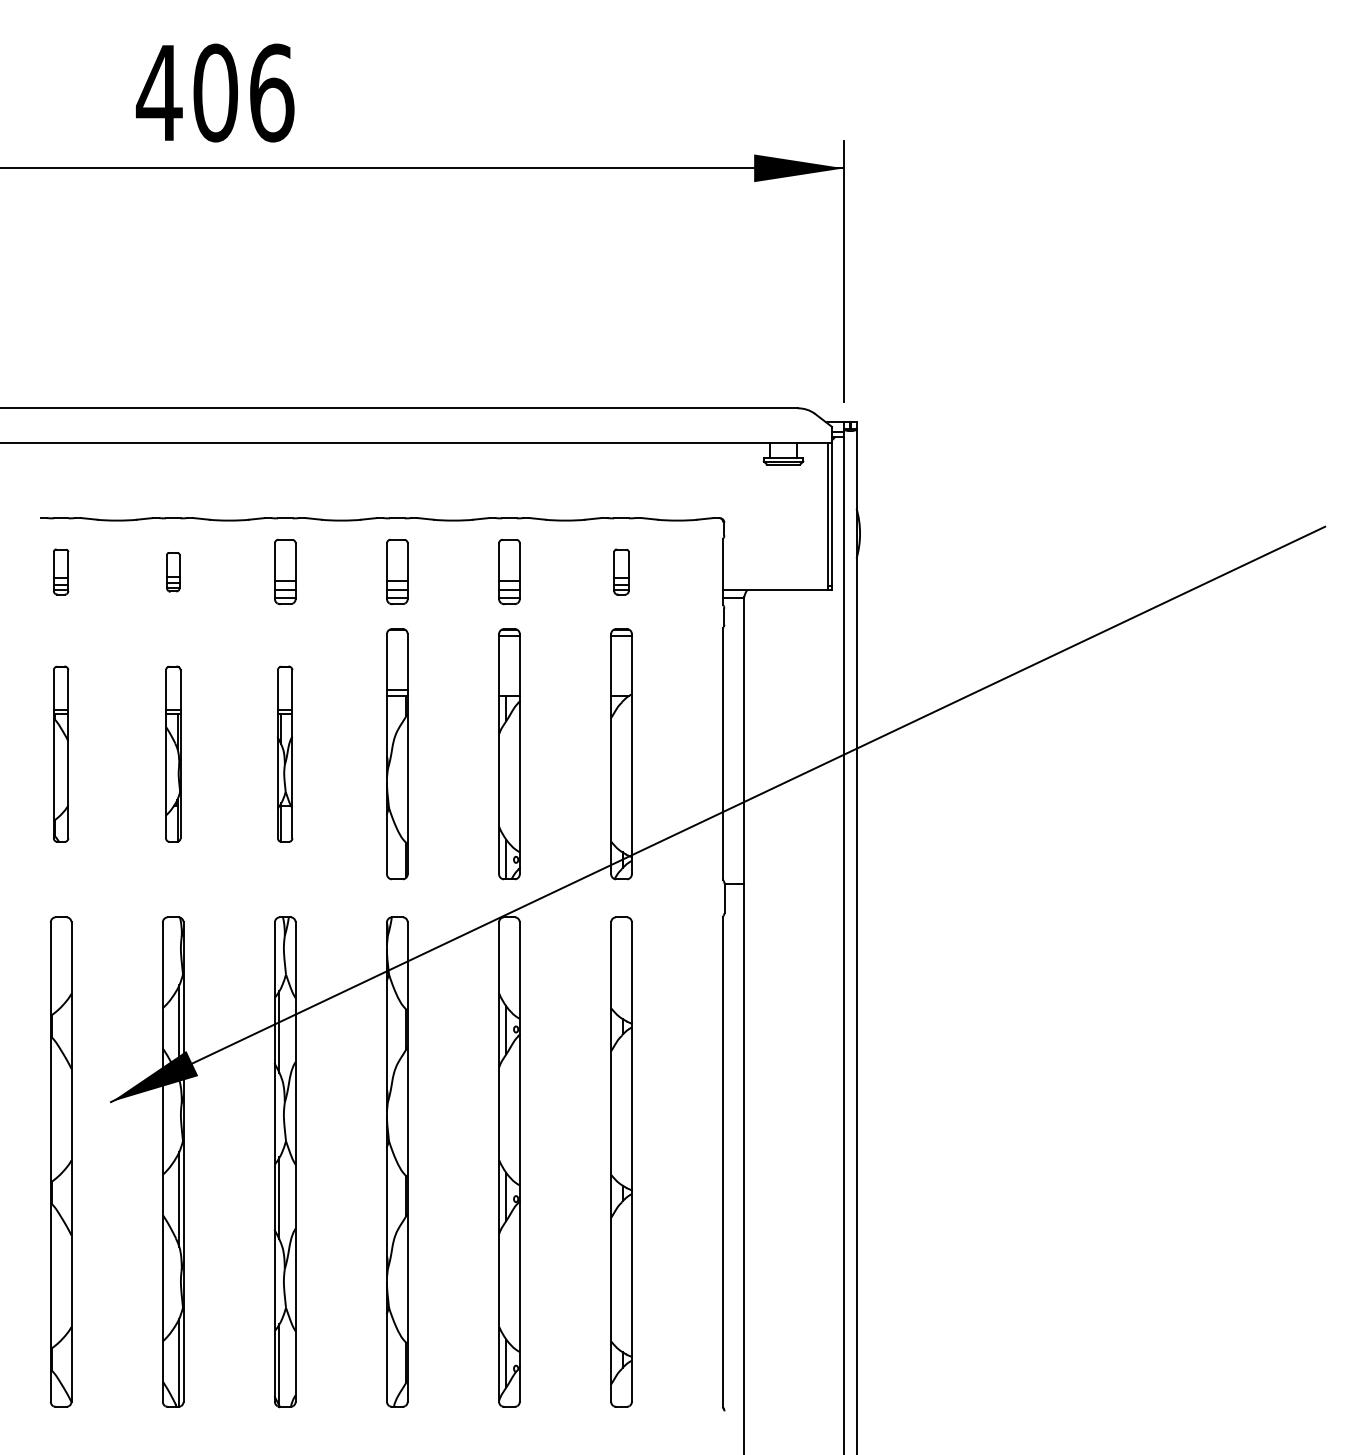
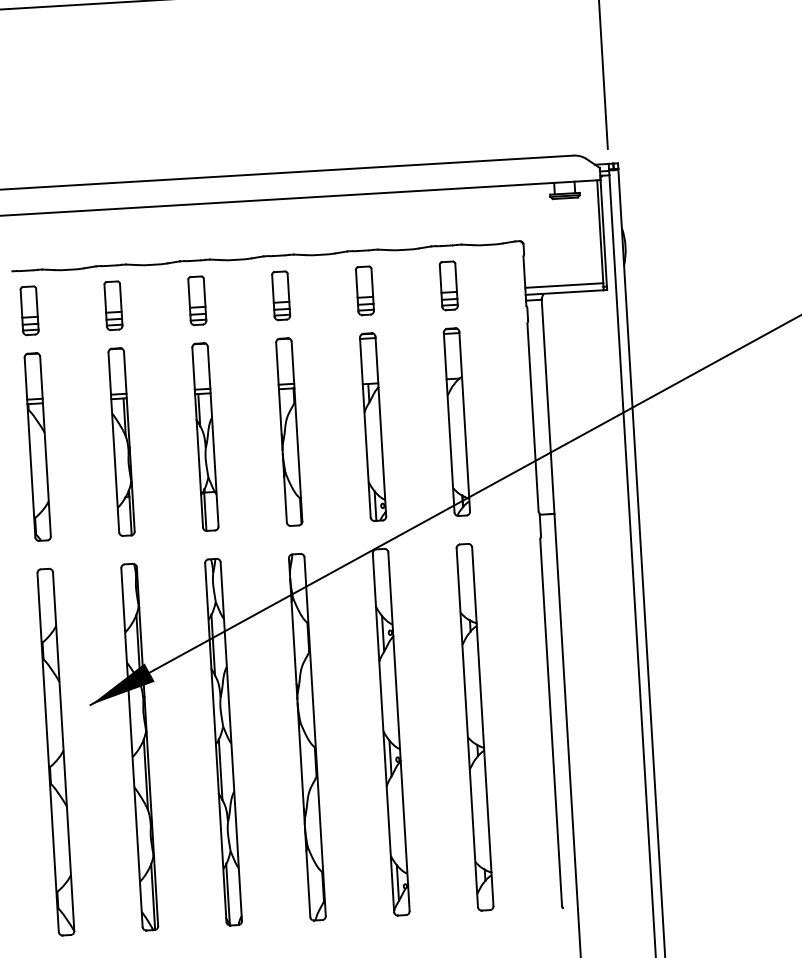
part: (60, 572) -> (29, 311), size x1.43
part: (173, 572) -> (113, 306), size x1.67
part: (621, 572) -> (448, 286), size x1.43
line: (775, 580) -> (564, 285), added
part: (60, 754) -> (37, 447), size x1.43
part: (173, 754) -> (121, 442), size x1.43
part: (284, 754) -> (204, 437), size x1.43

